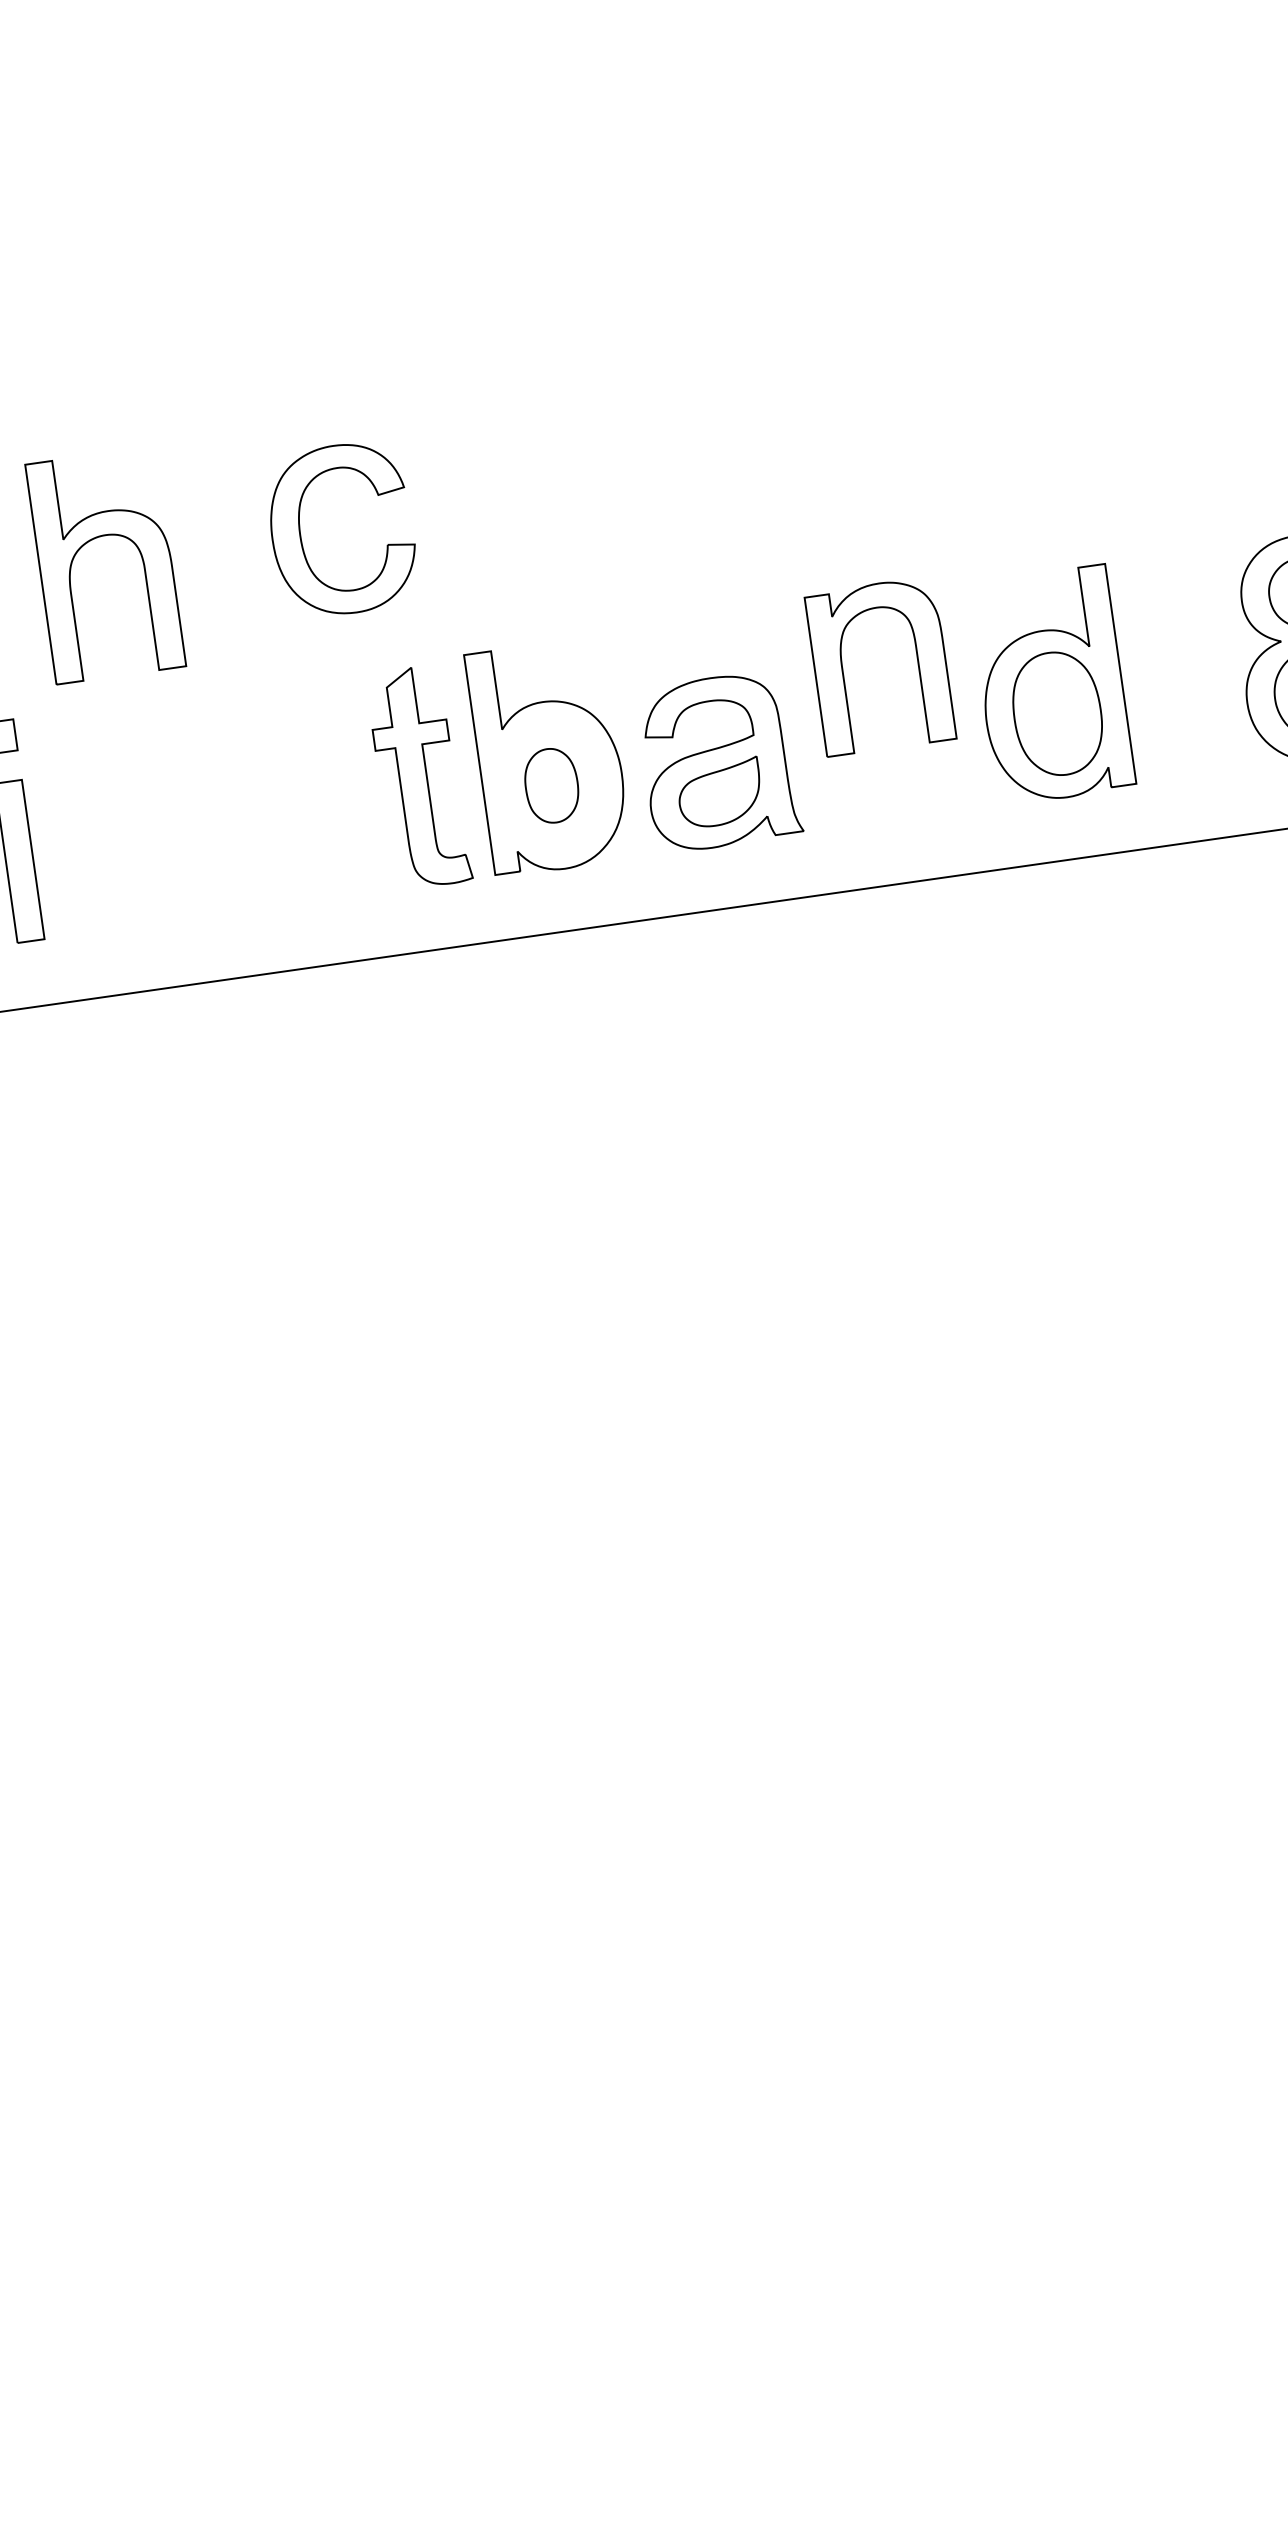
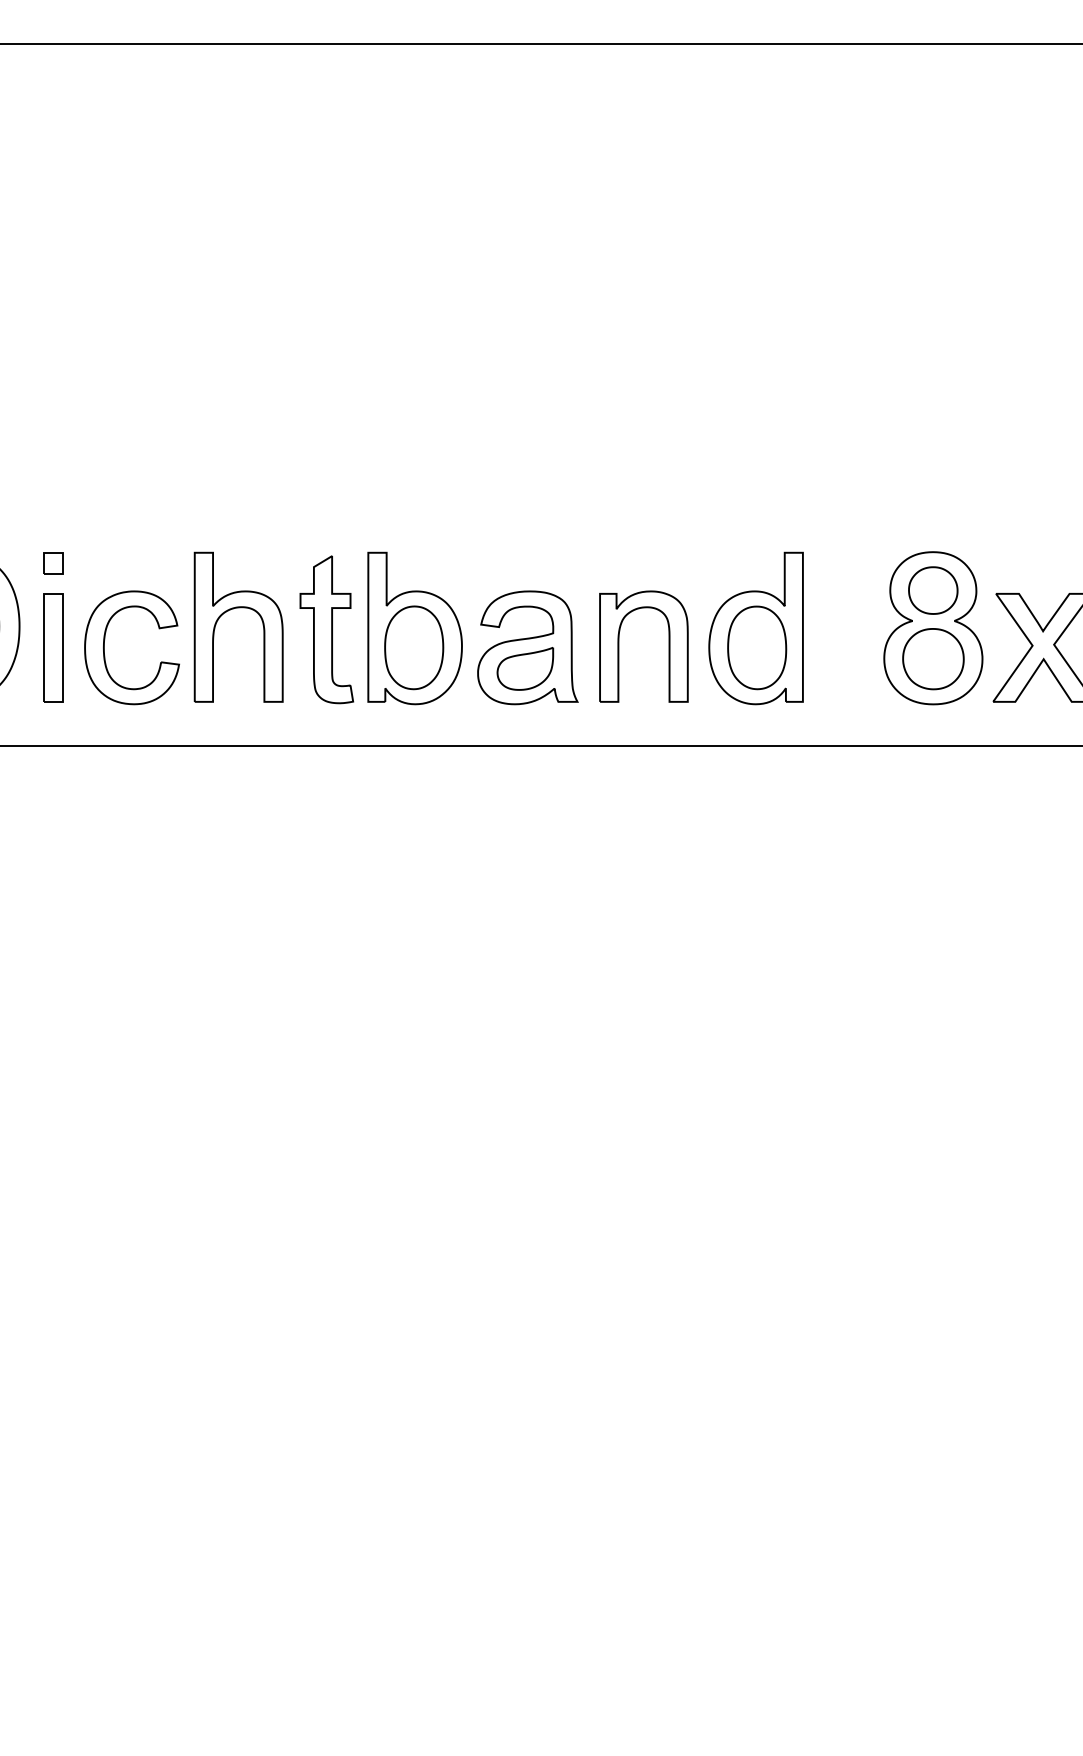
part: (301, 534) -> (104, 647), moved
part: (94, 540) -> (233, 609), moved
part: (844, 671) -> (619, 646), moved
part: (552, 785) -> (414, 647), size x1.67

